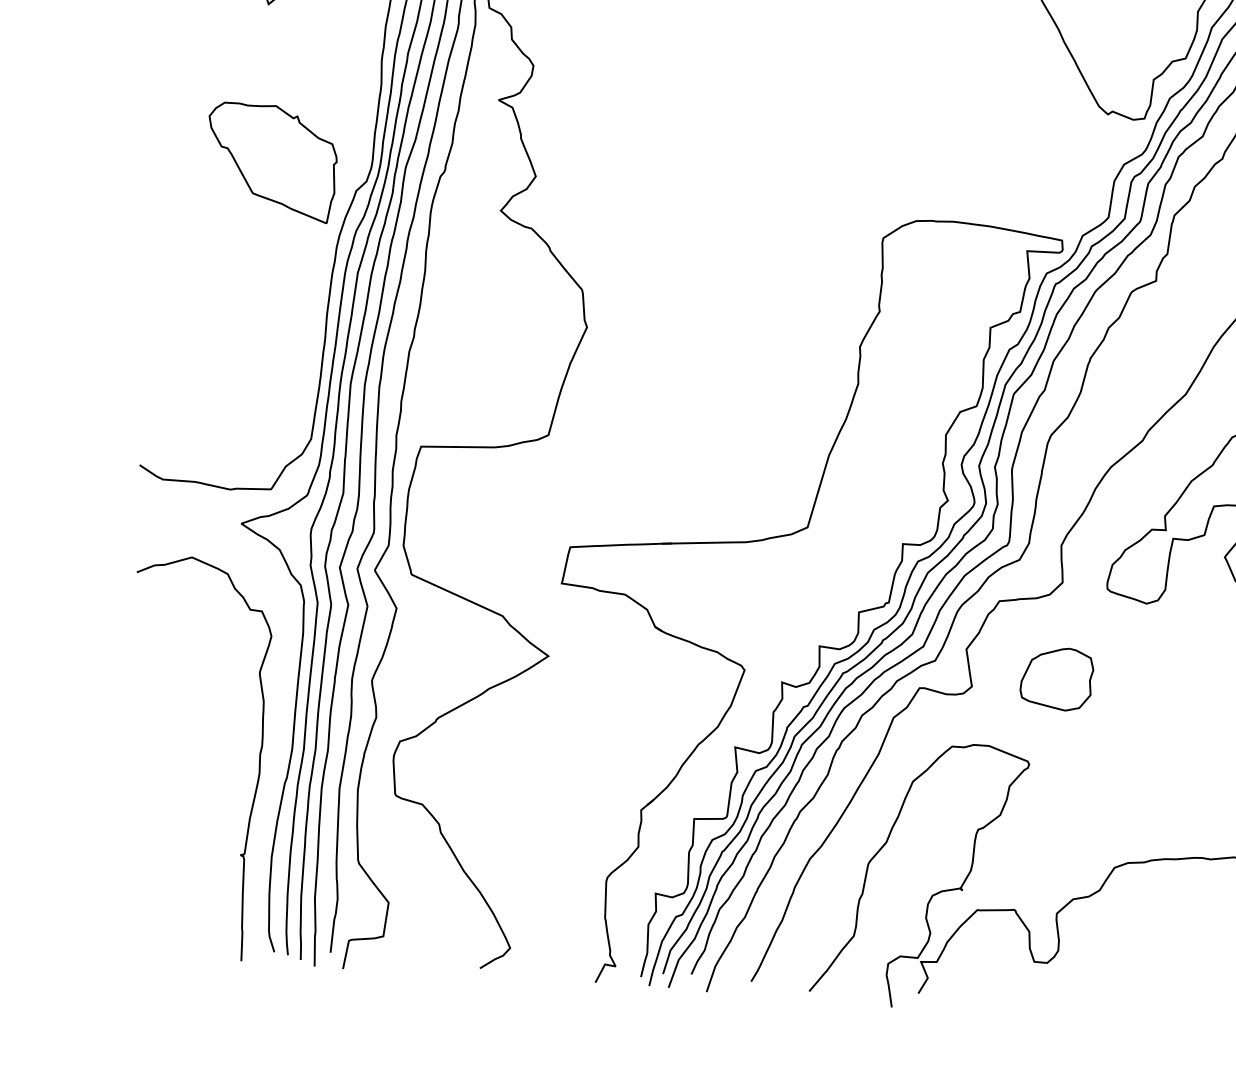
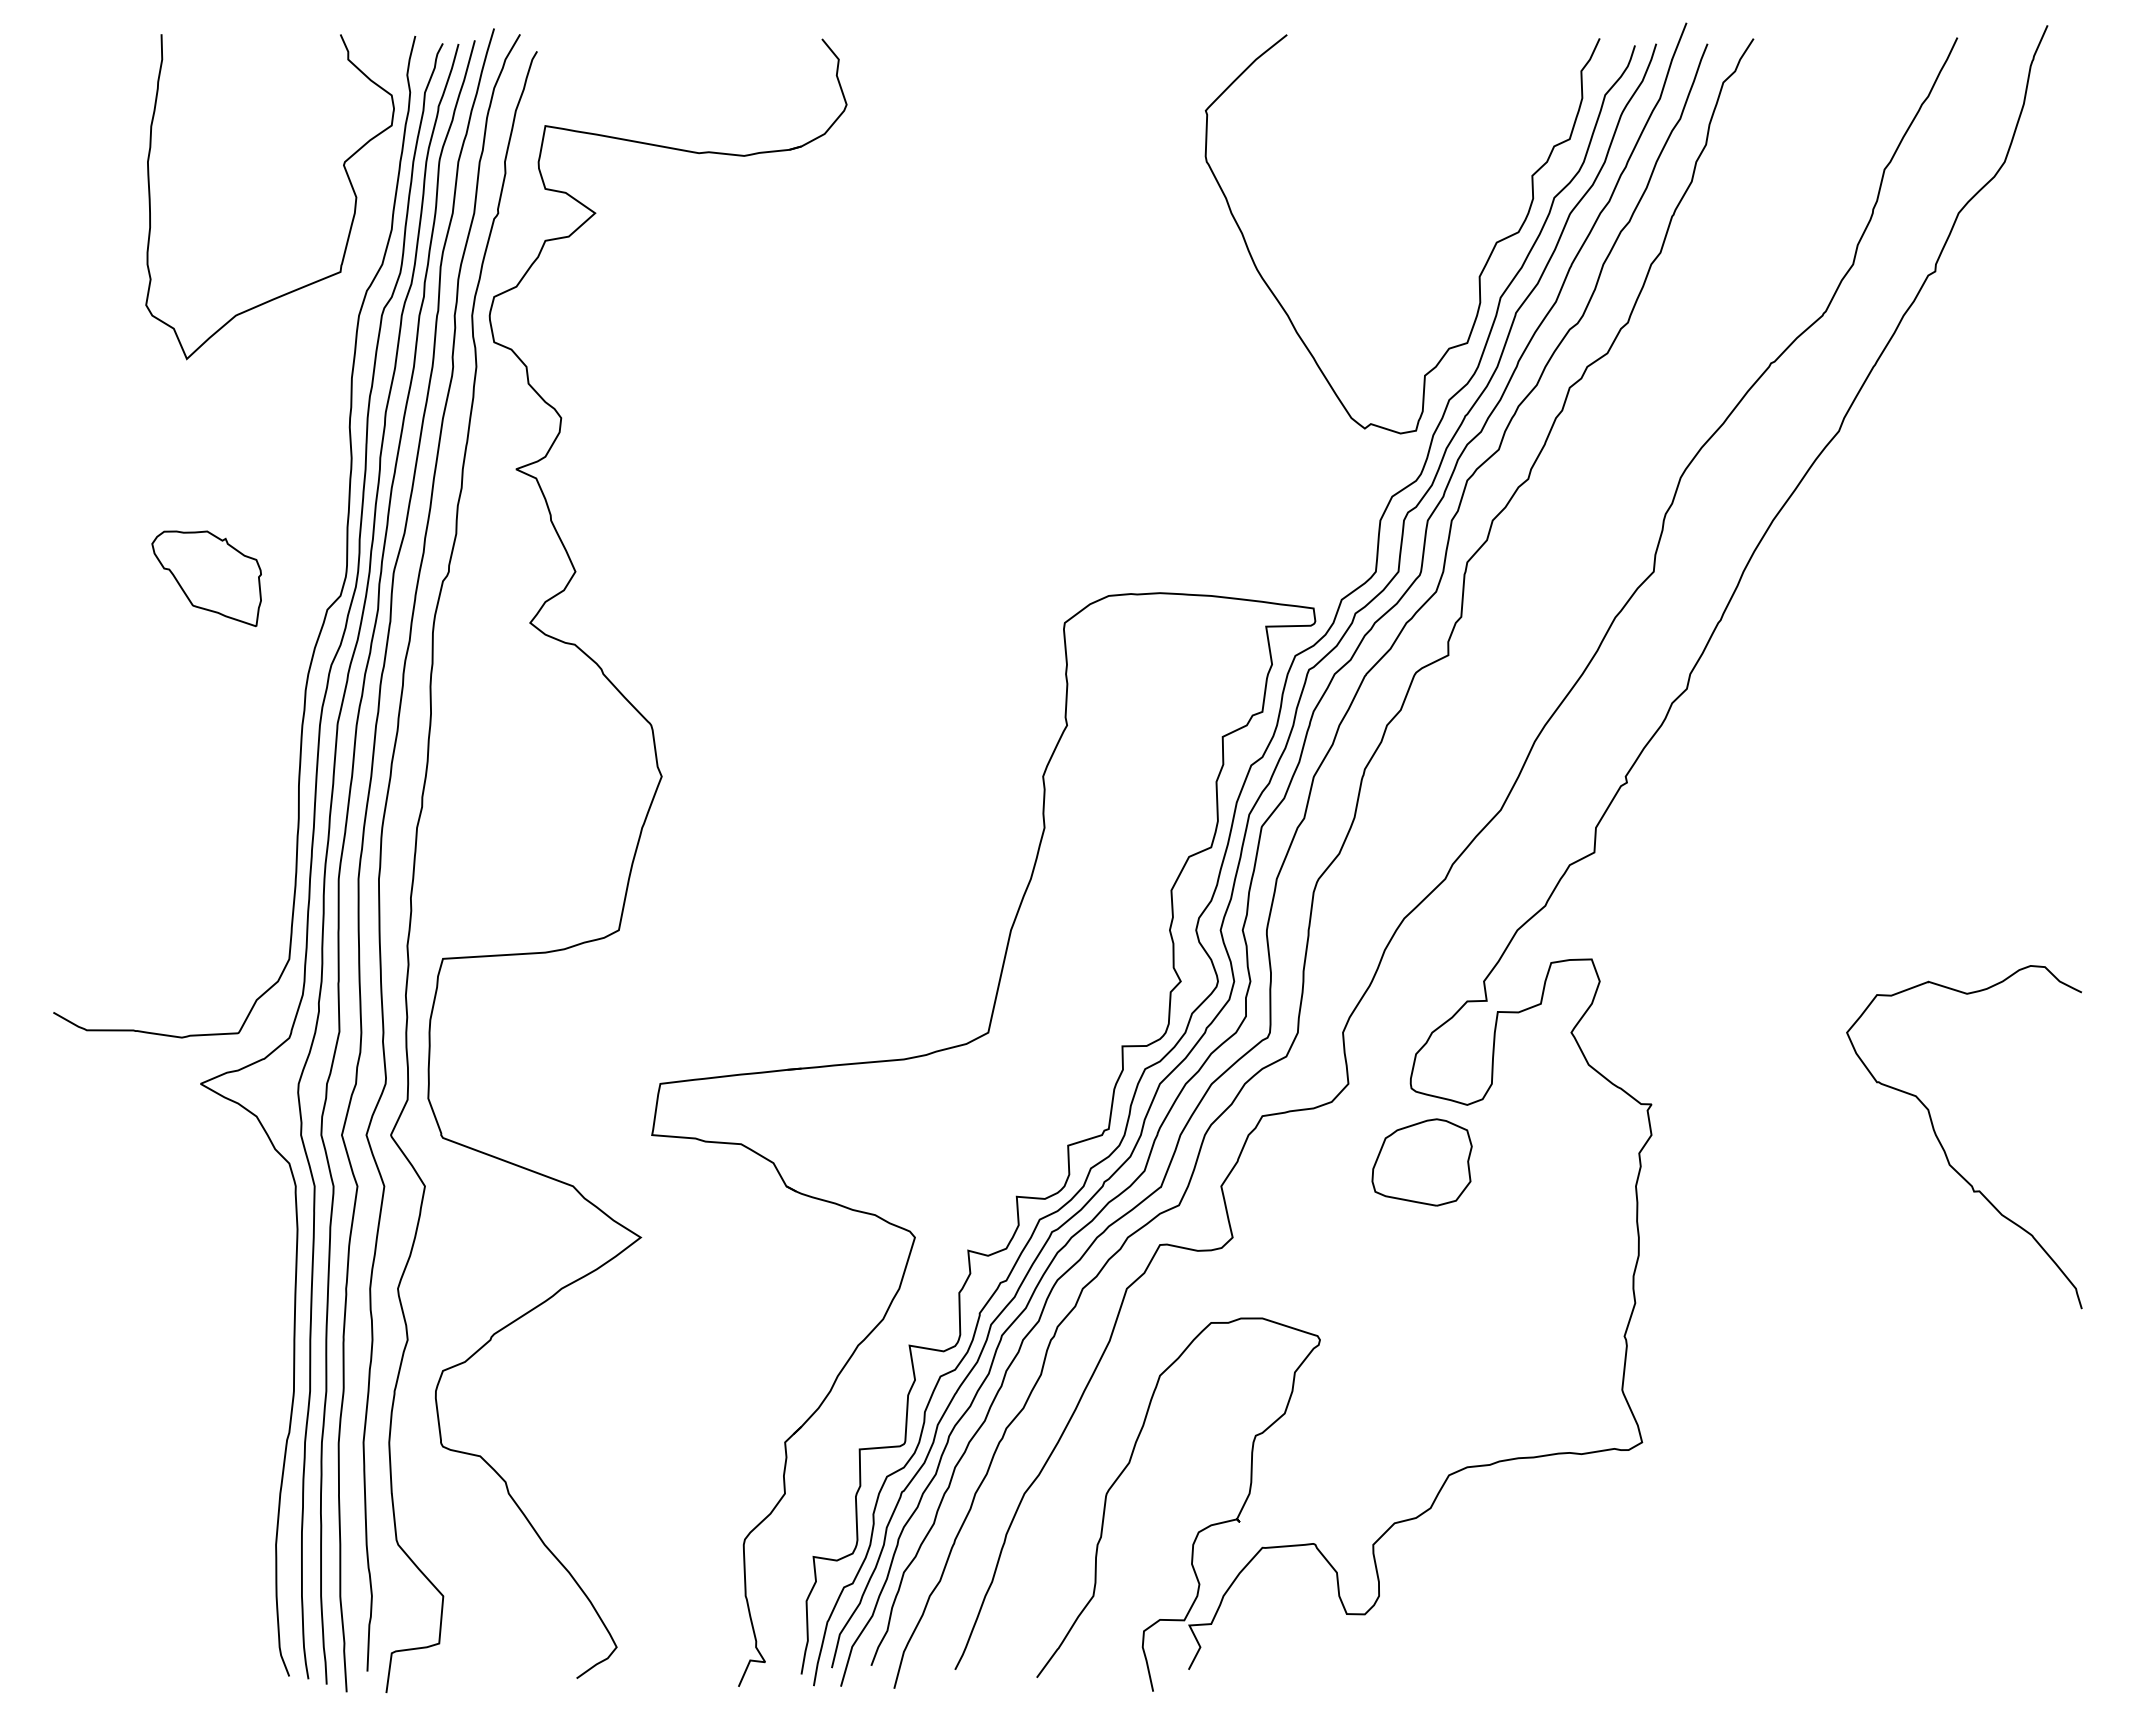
part: (271, 162) -> (206, 578), size x0.6
part: (1056, 678) -> (1421, 1162), moved
curve: (259, 762) -> (249, 1413), removed

